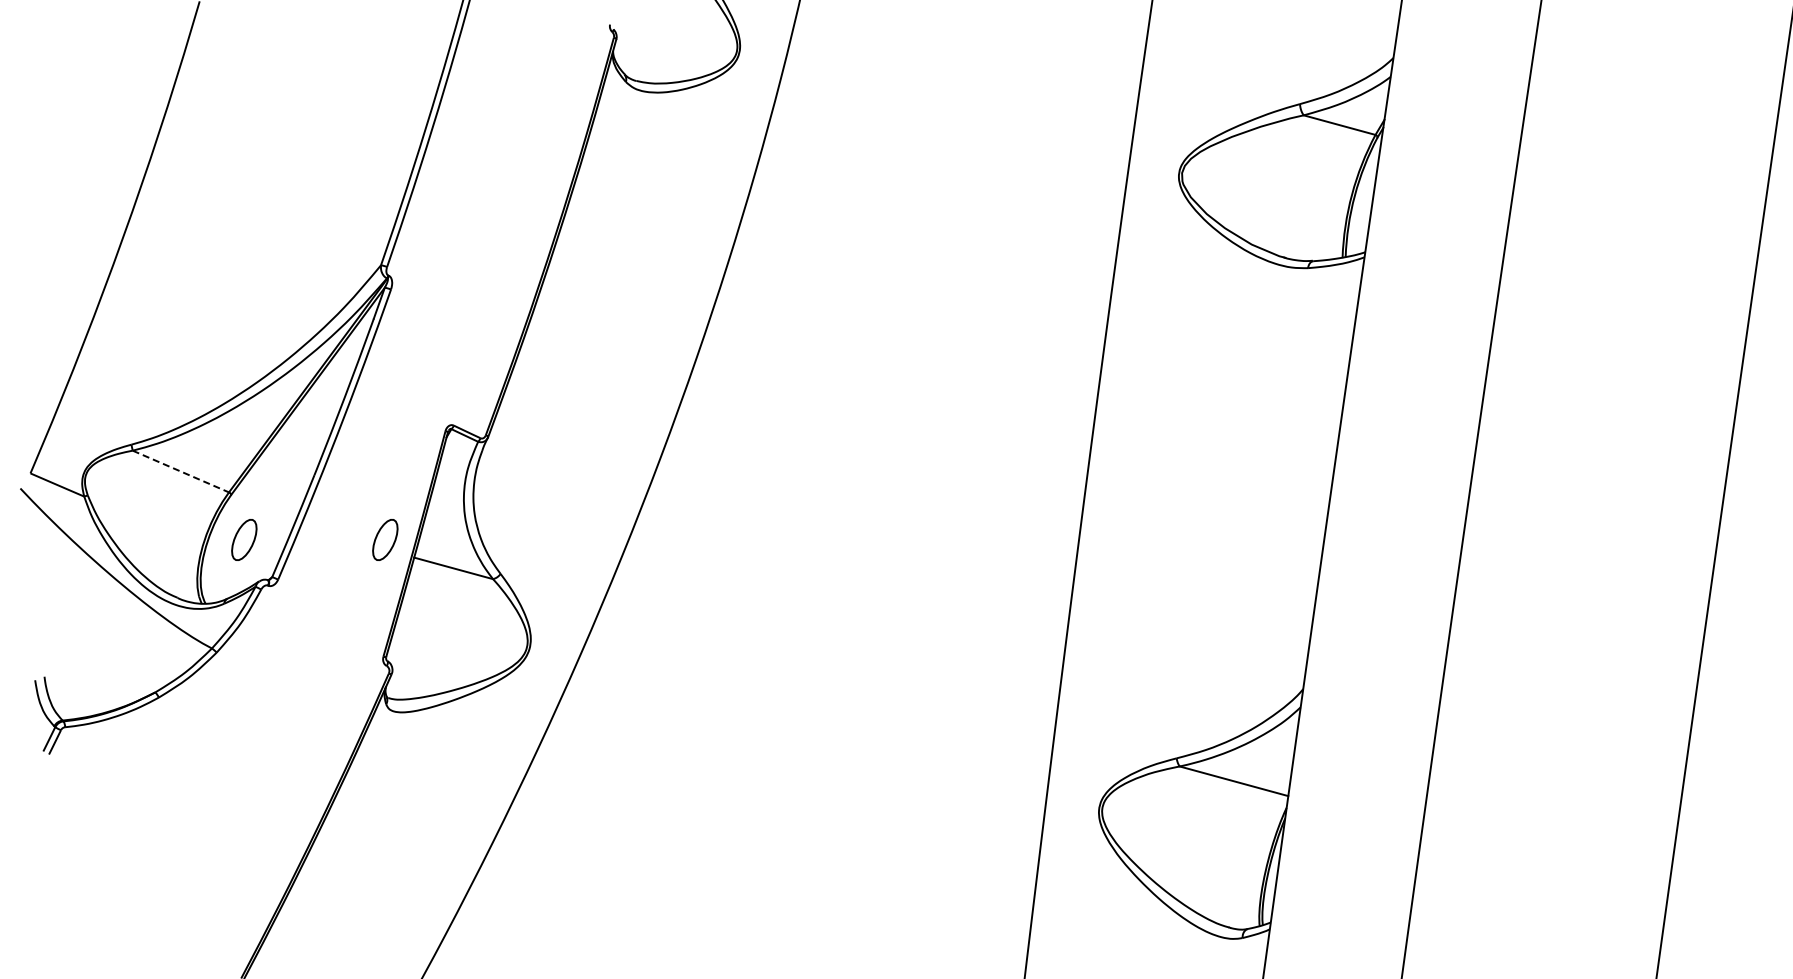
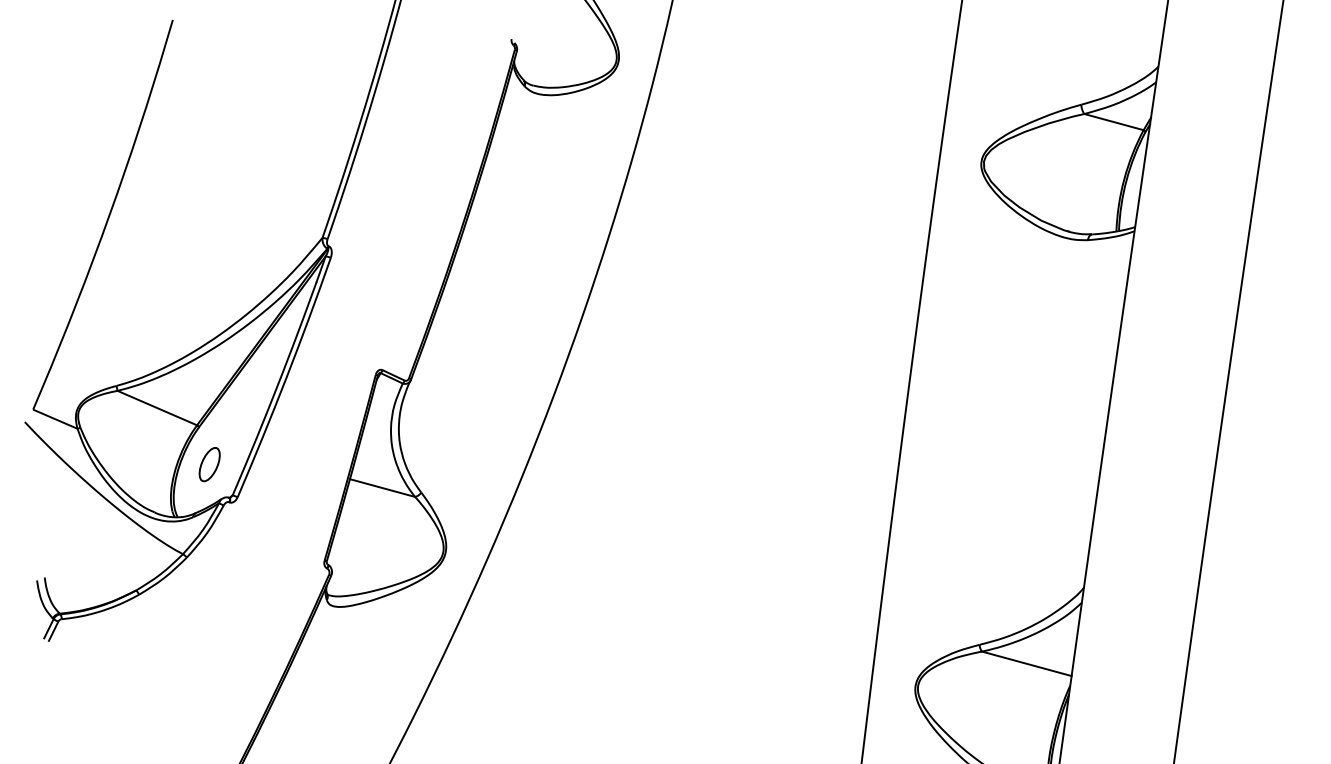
line: (181, 471) -> (157, 408), dashed -> solid
part: (385, 539) -> (326, 464), removed

